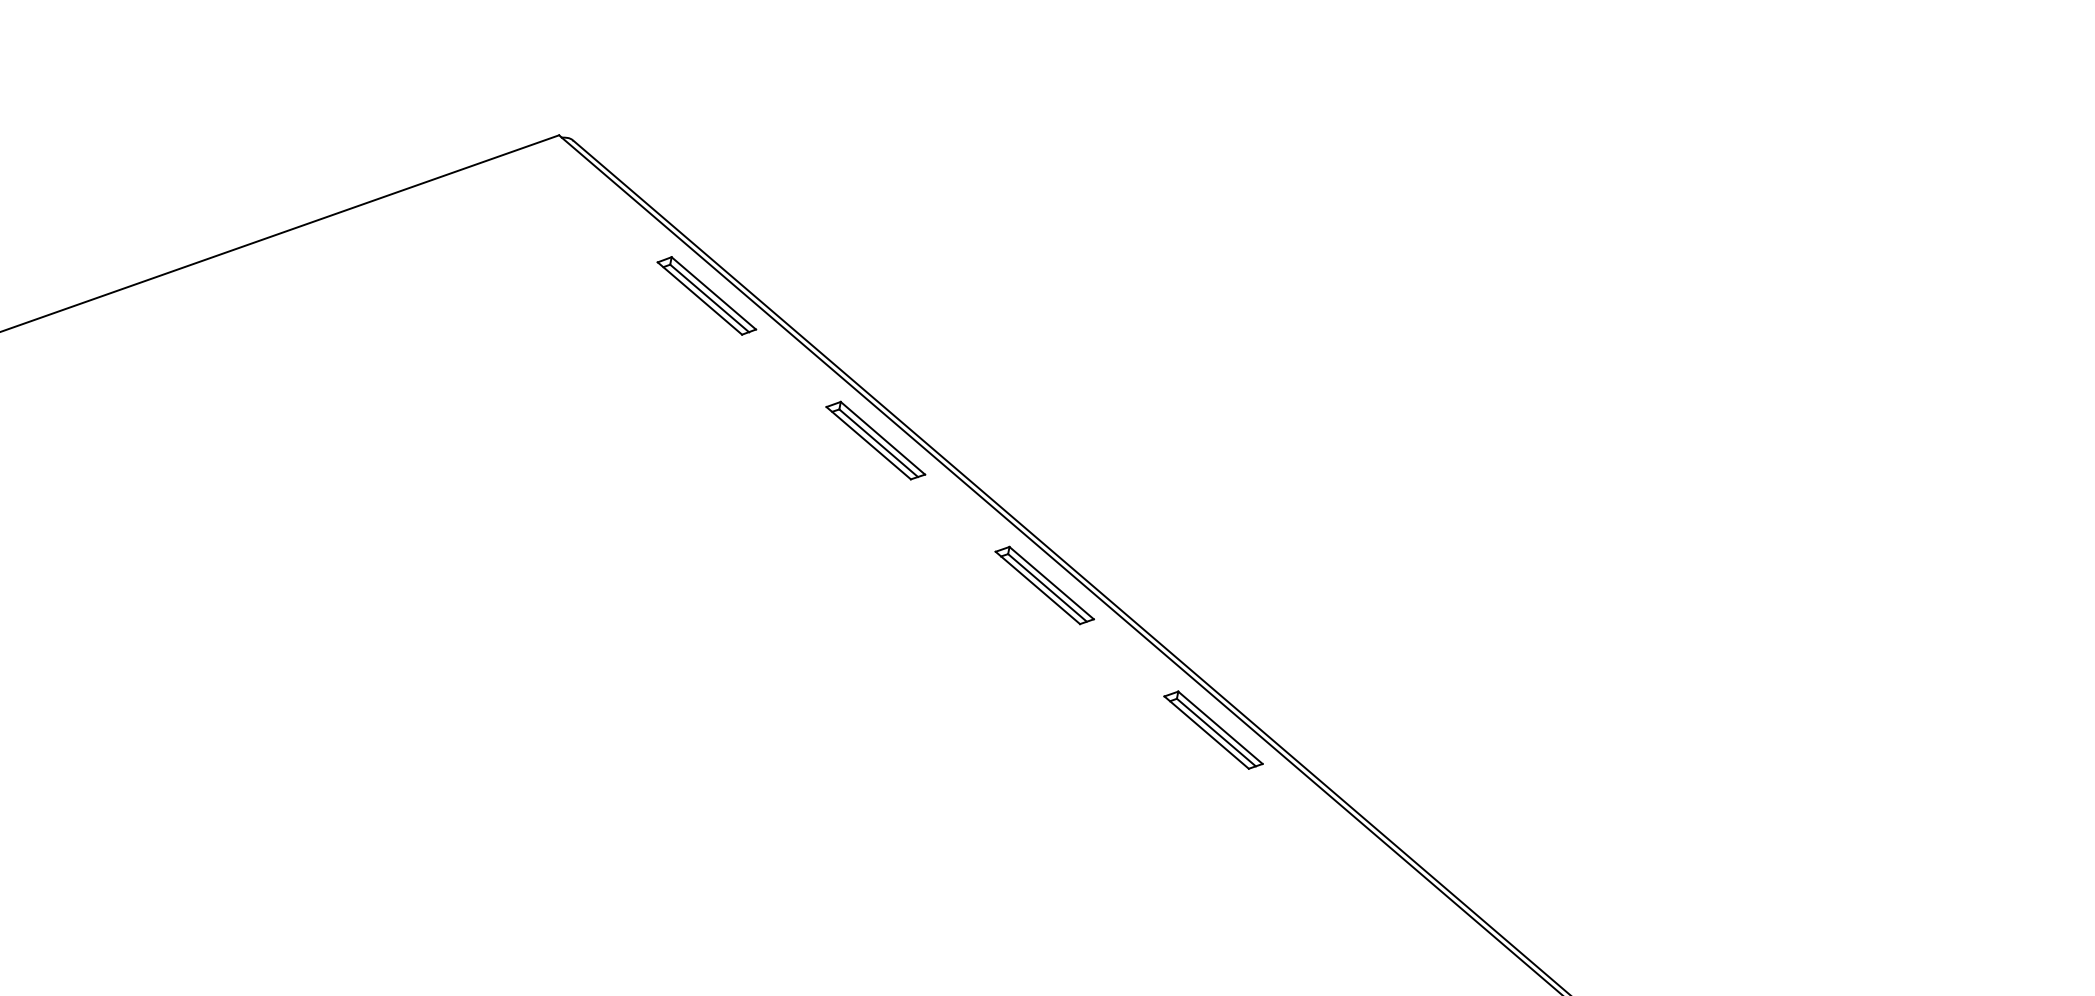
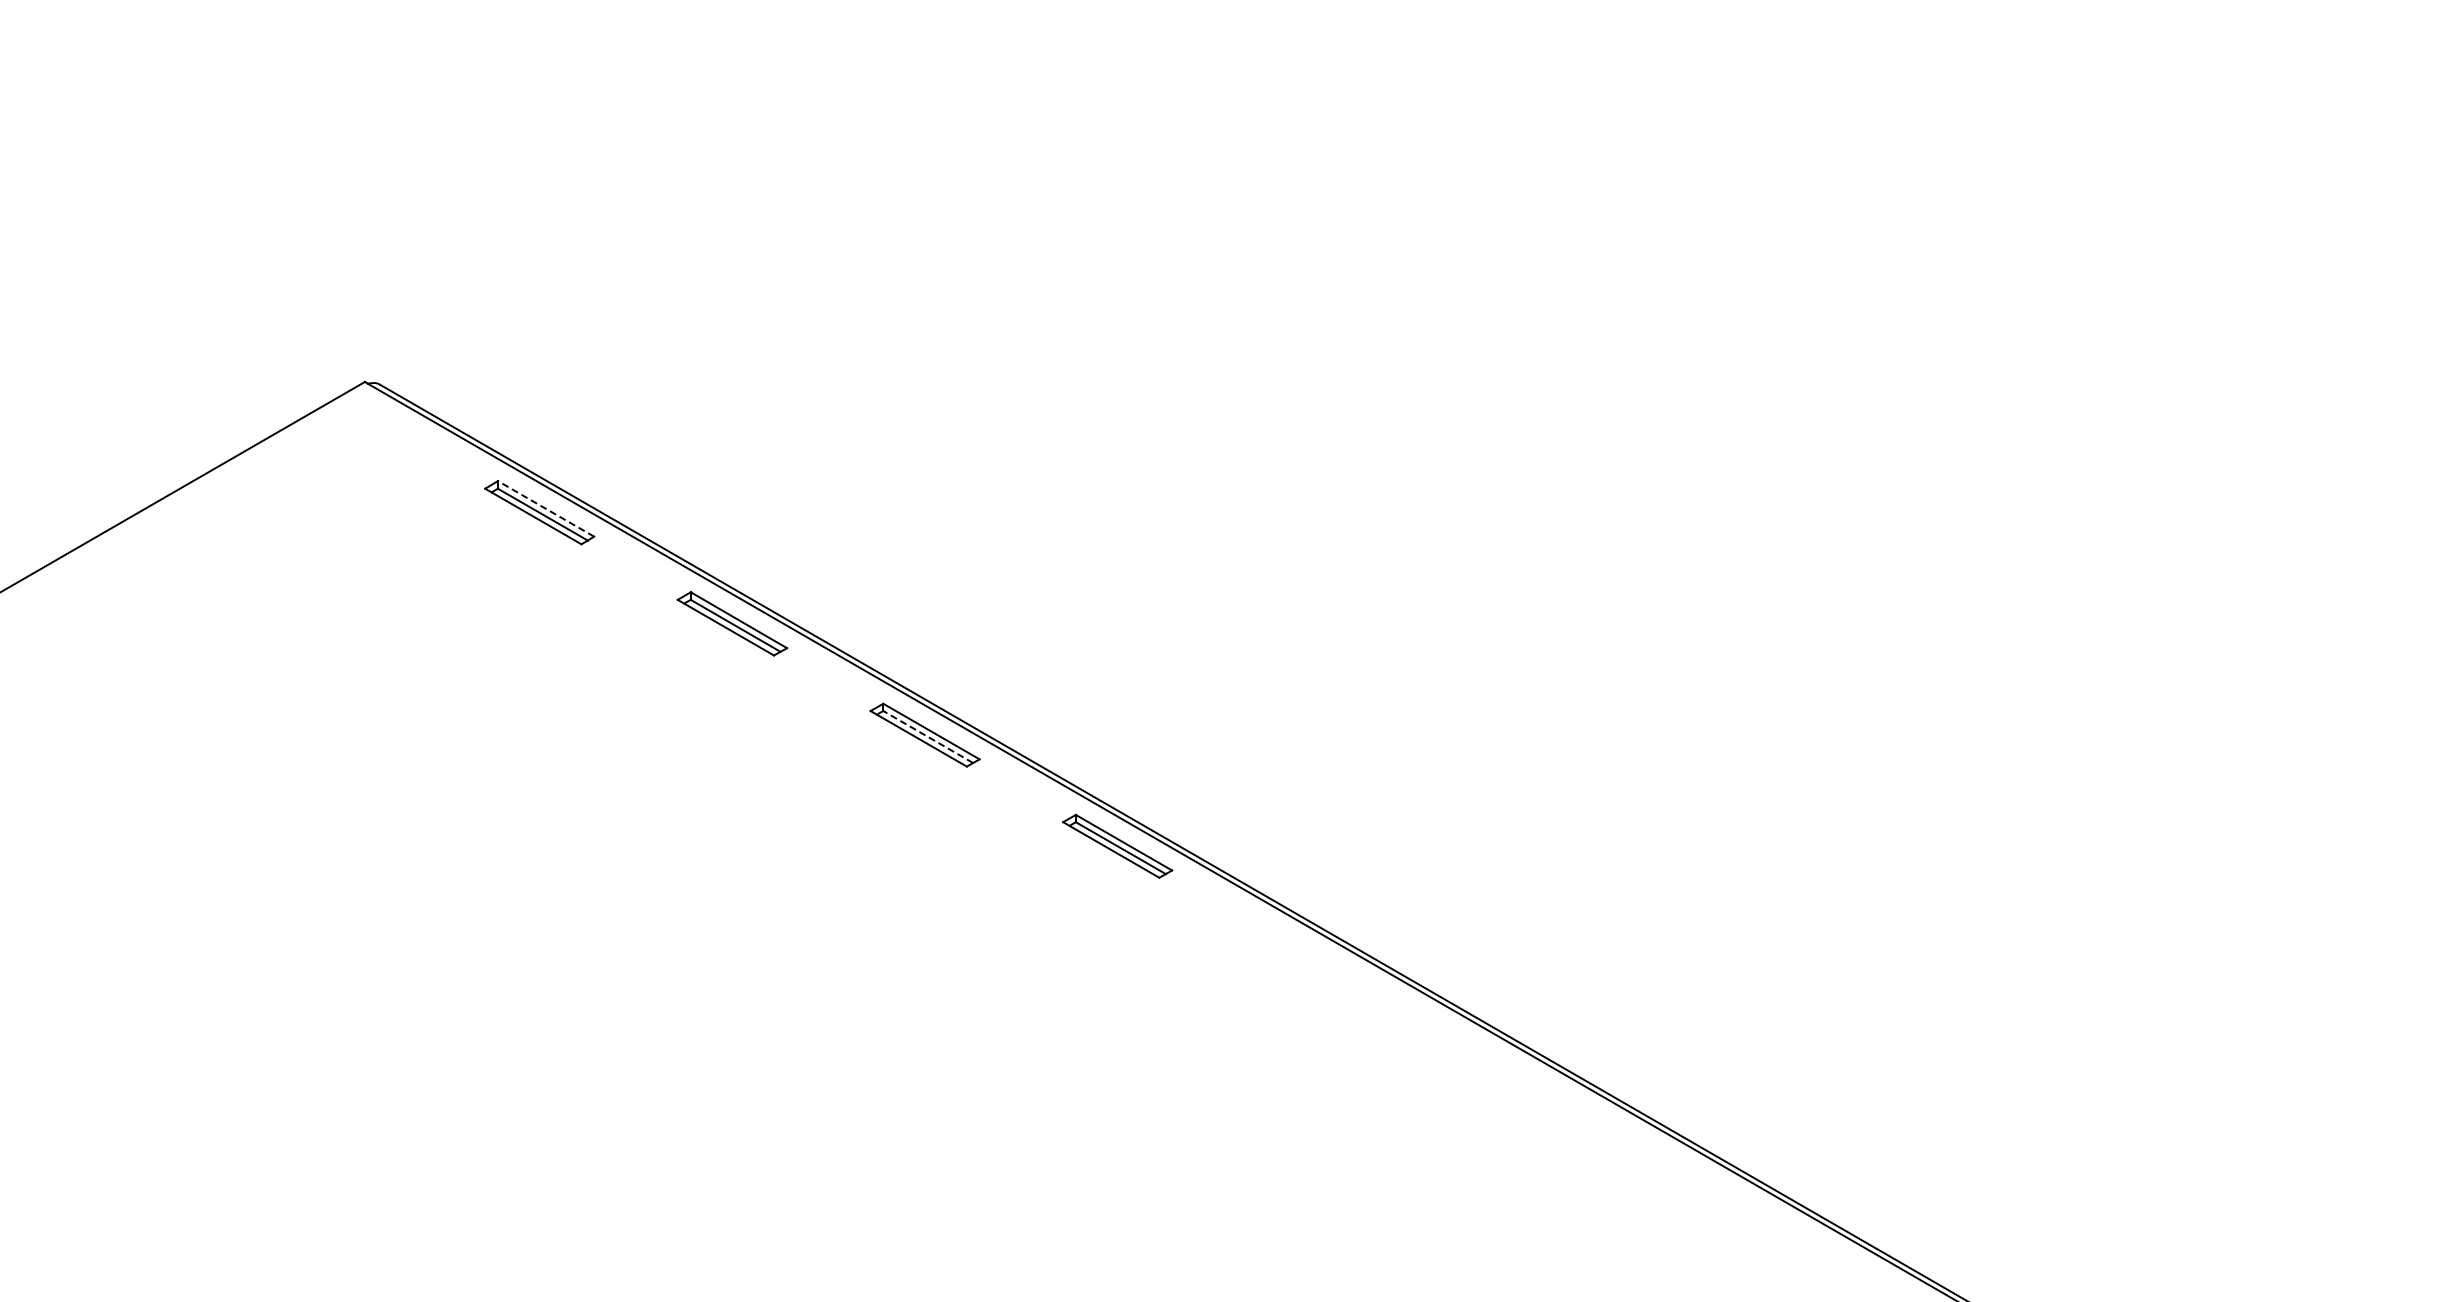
line: (714, 293) -> (546, 508), solid -> dashed
line: (1047, 588) -> (928, 737), solid -> dashed

